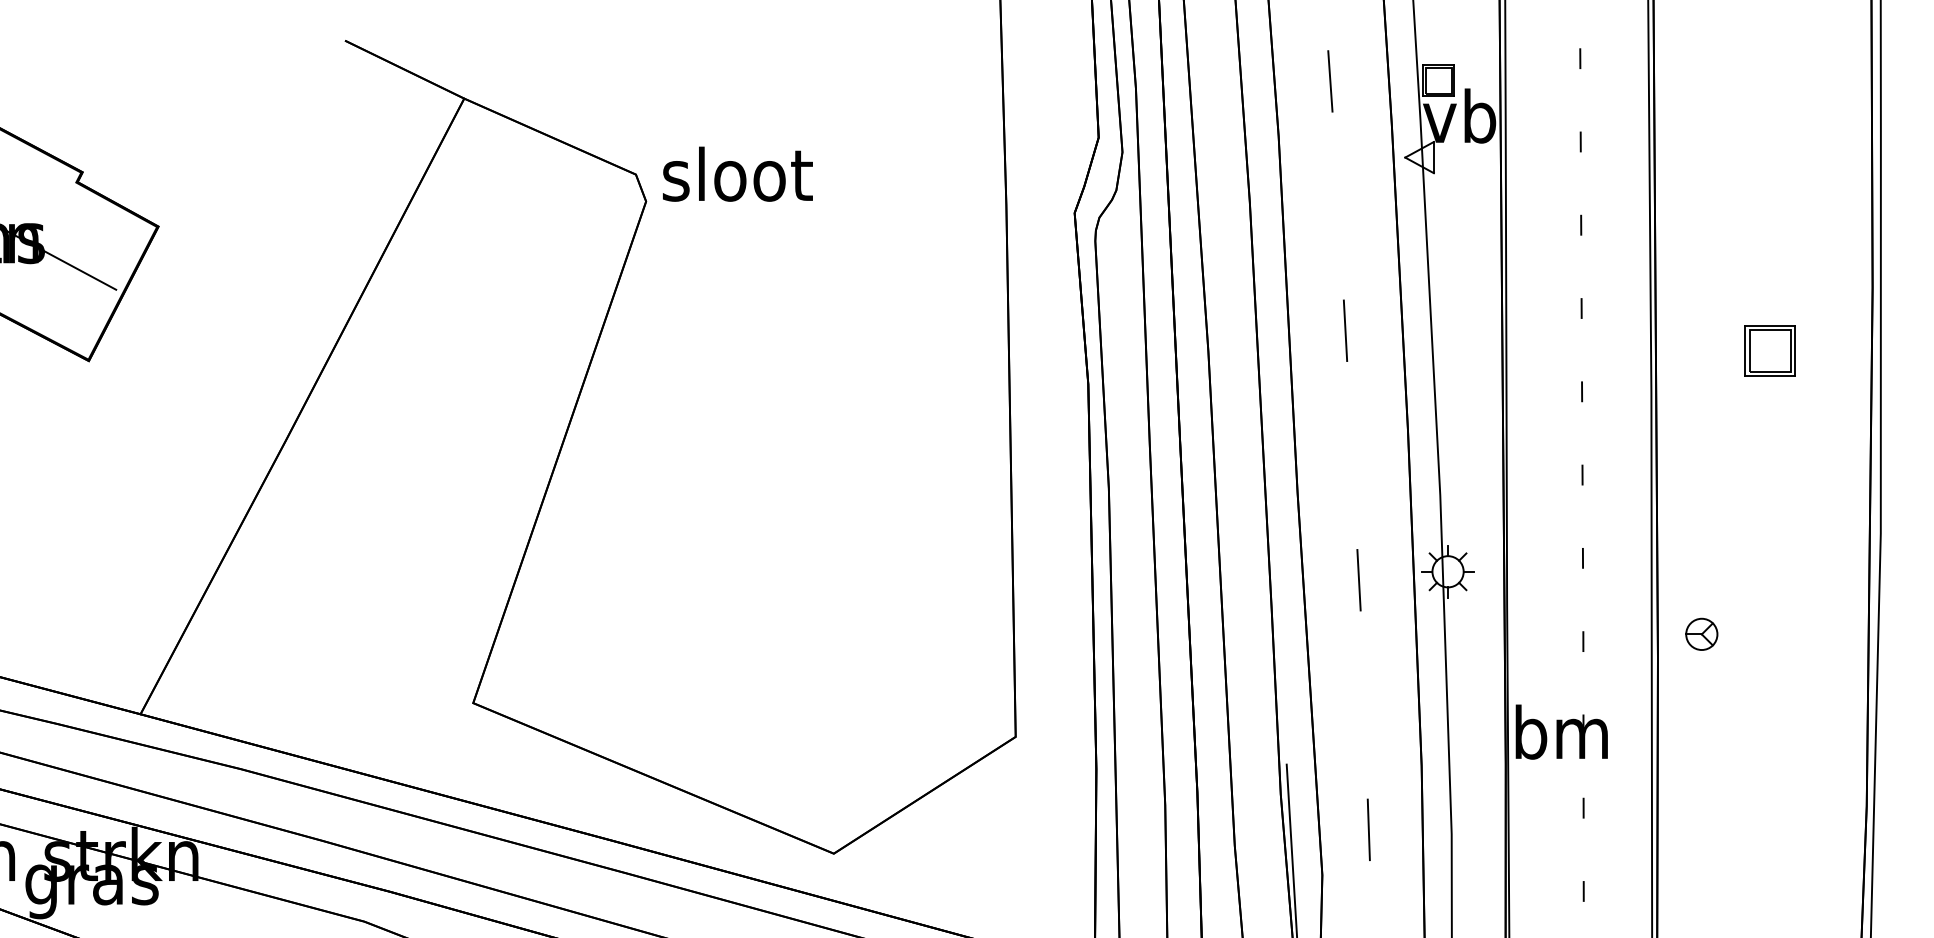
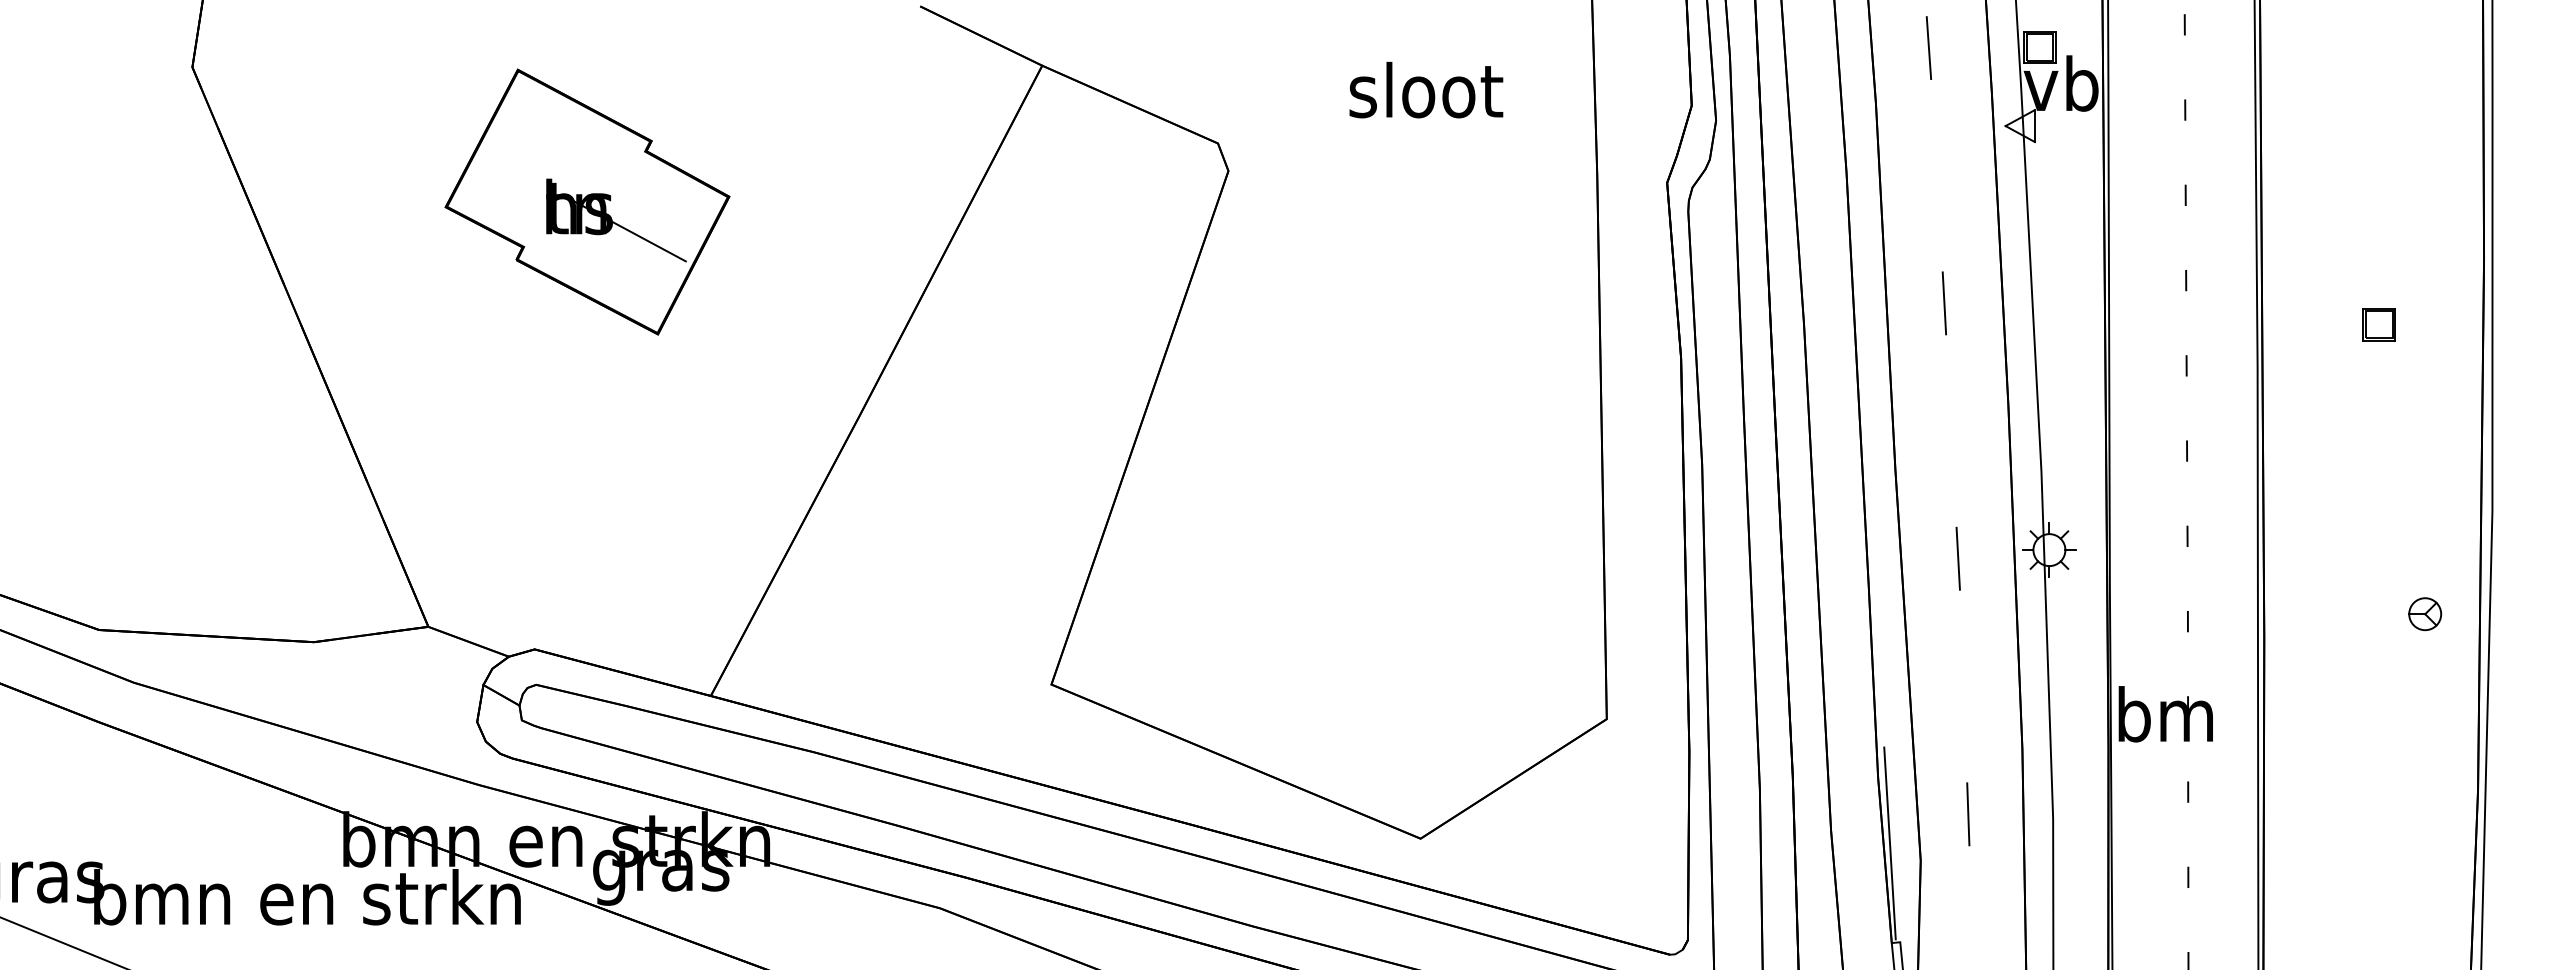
text: (738, 174) -> (1426, 90), moved
part: (1769, 351) -> (2378, 324), size x0.62
part: (1702, 634) -> (2425, 614), moved

